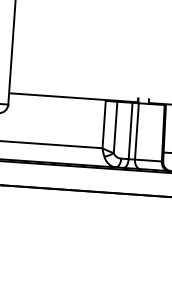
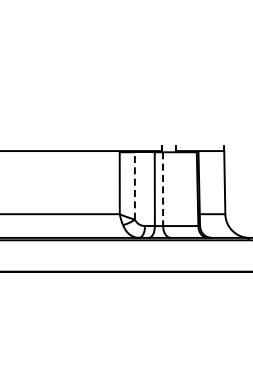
line: (115, 127) -> (134, 185), solid -> dashed
line: (137, 131) -> (163, 189), solid -> dashed

